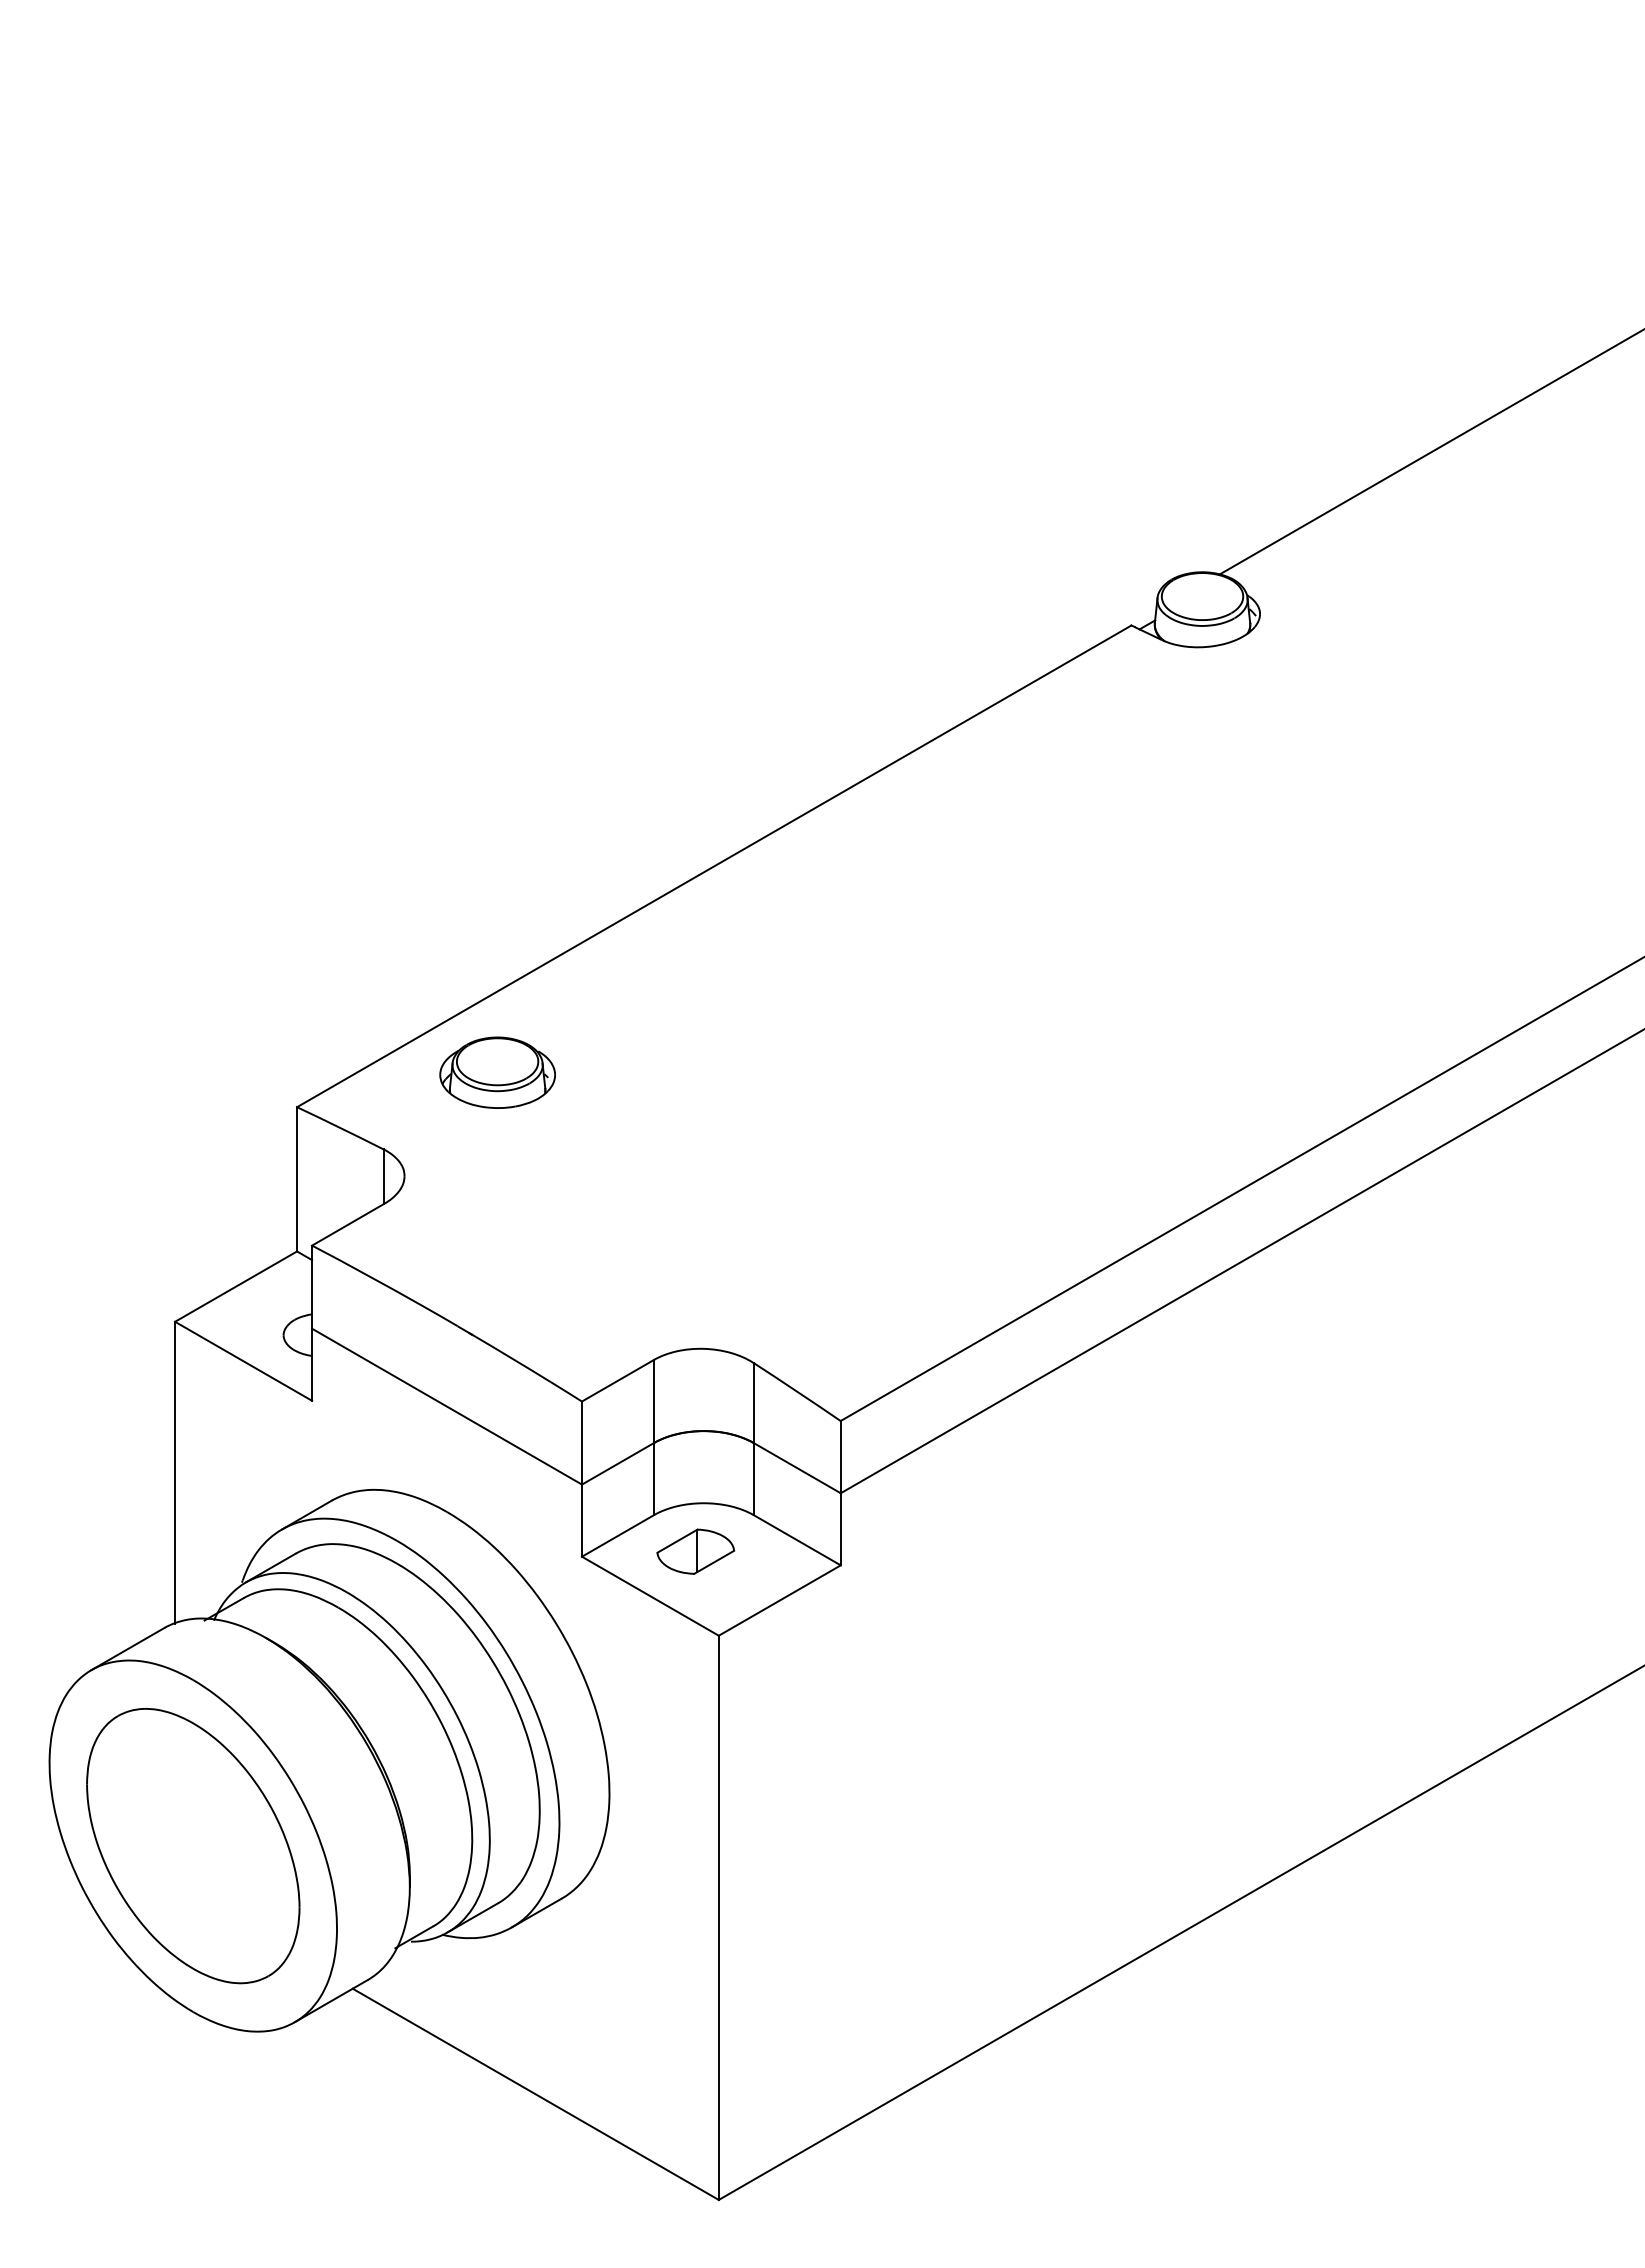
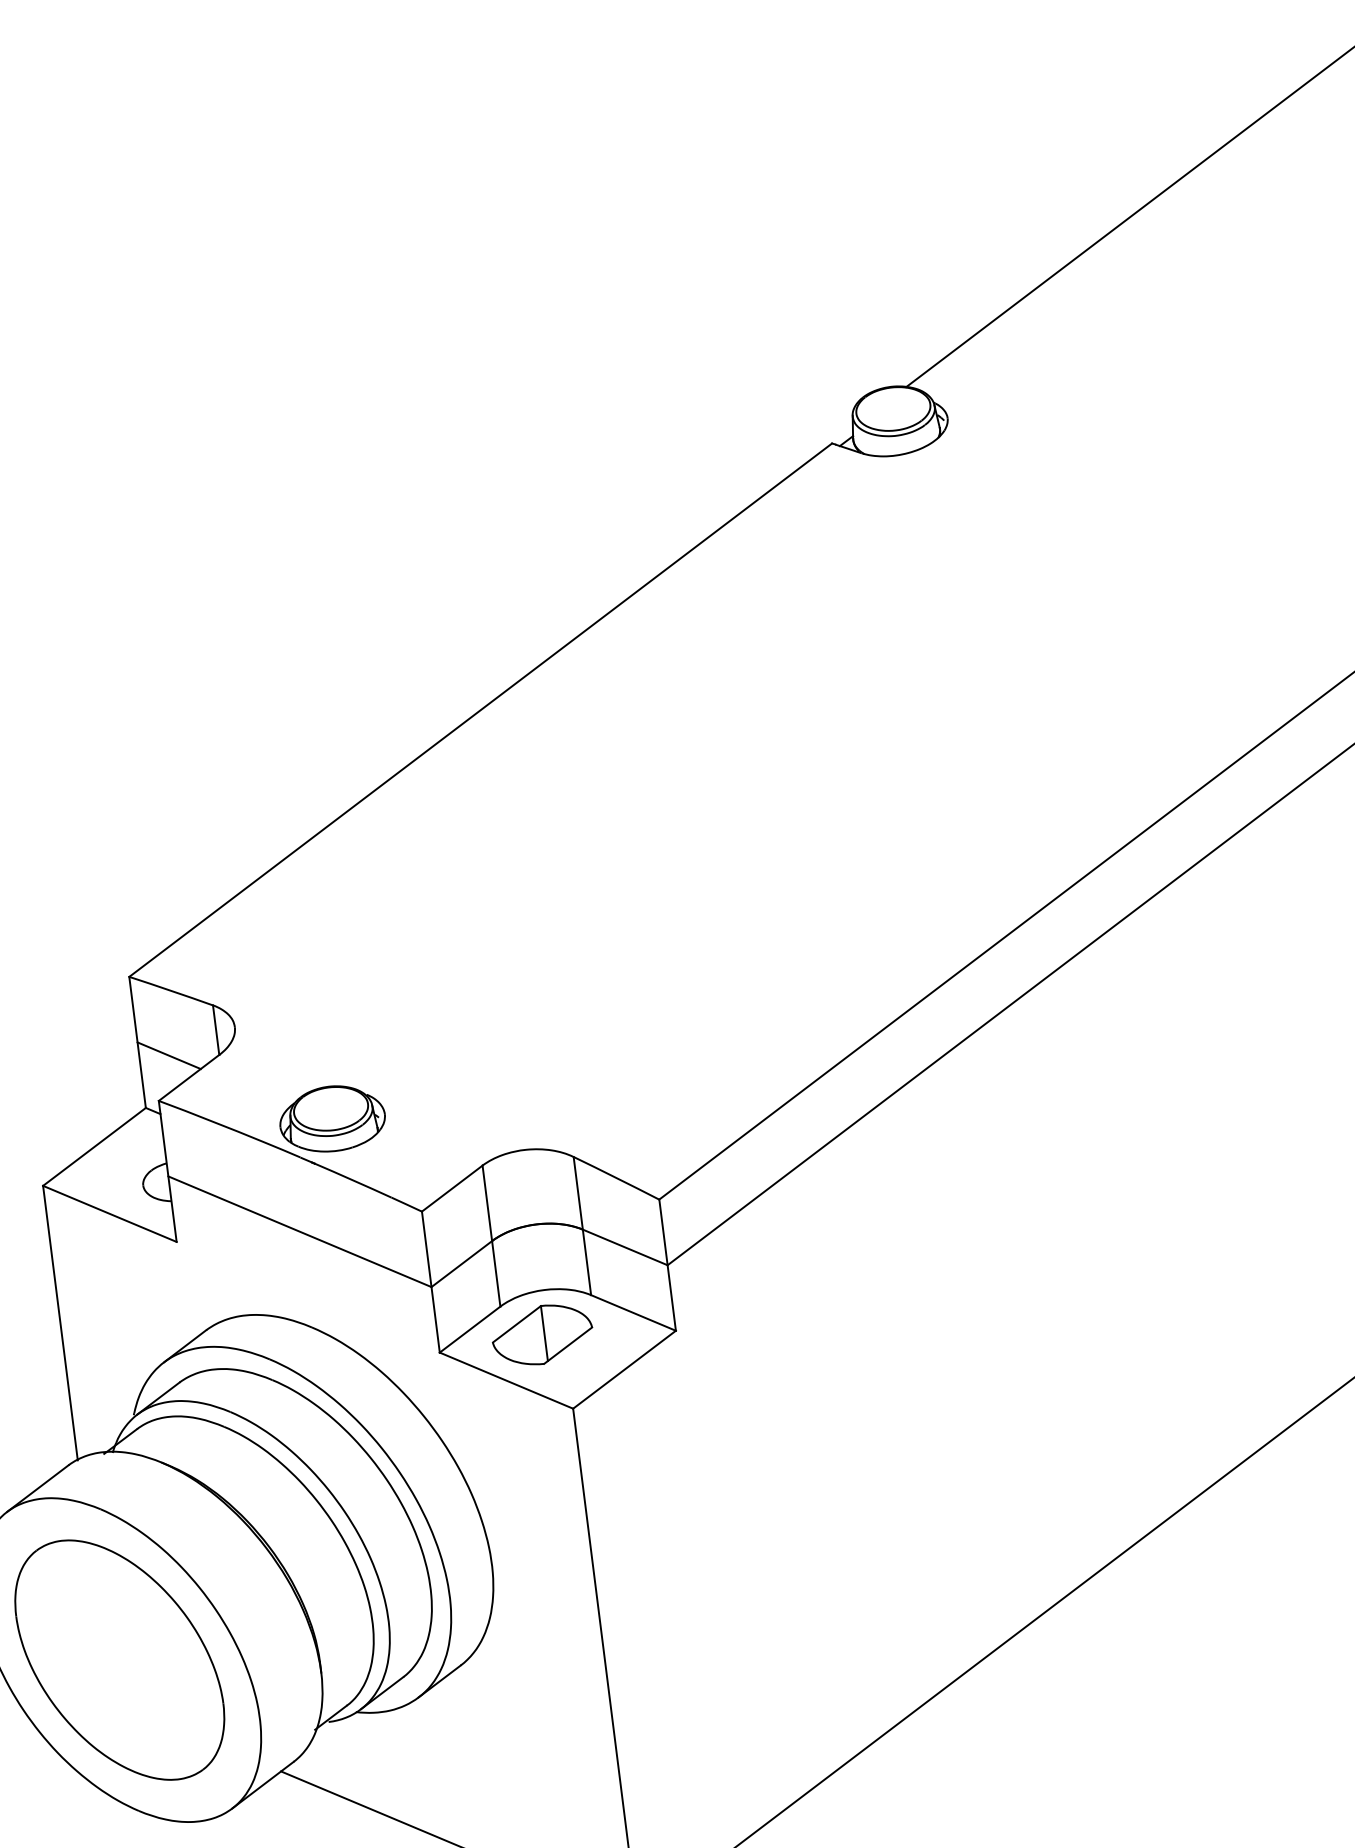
part: (497, 1072) -> (332, 1118), moved
line: (329, 1197) -> (169, 1055), added
part: (695, 1551) -> (542, 1334), size x1.43

